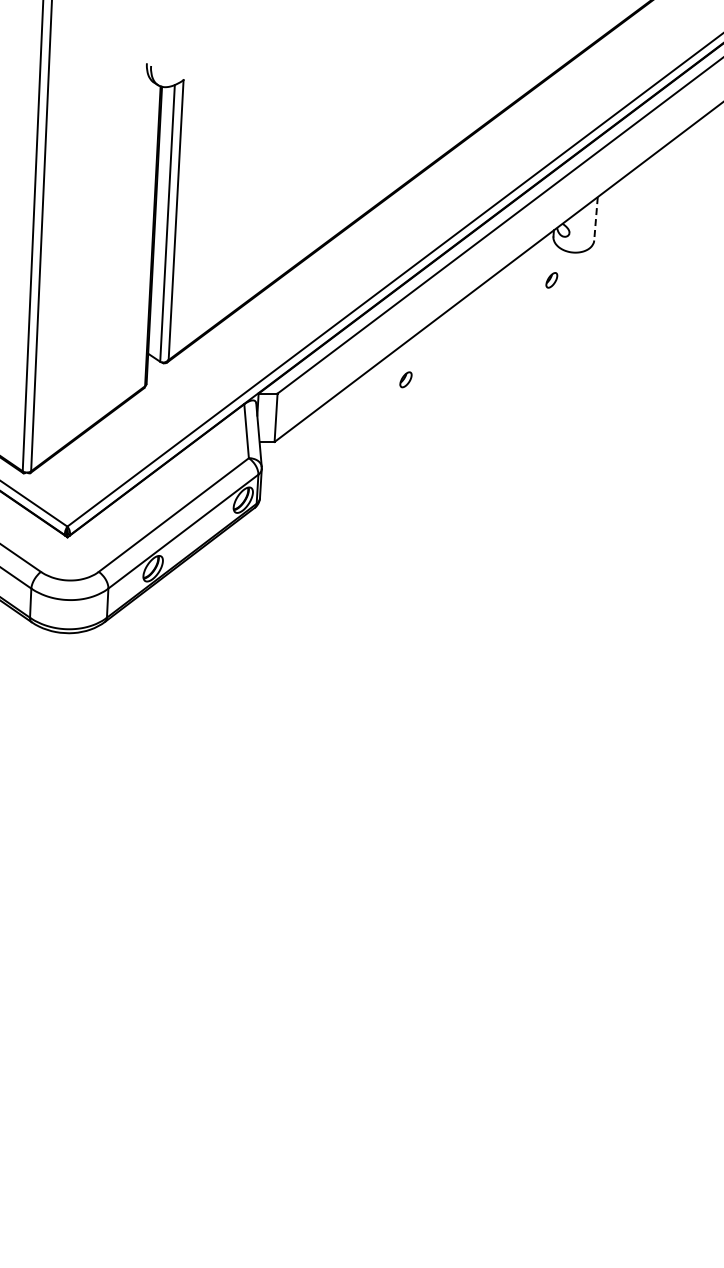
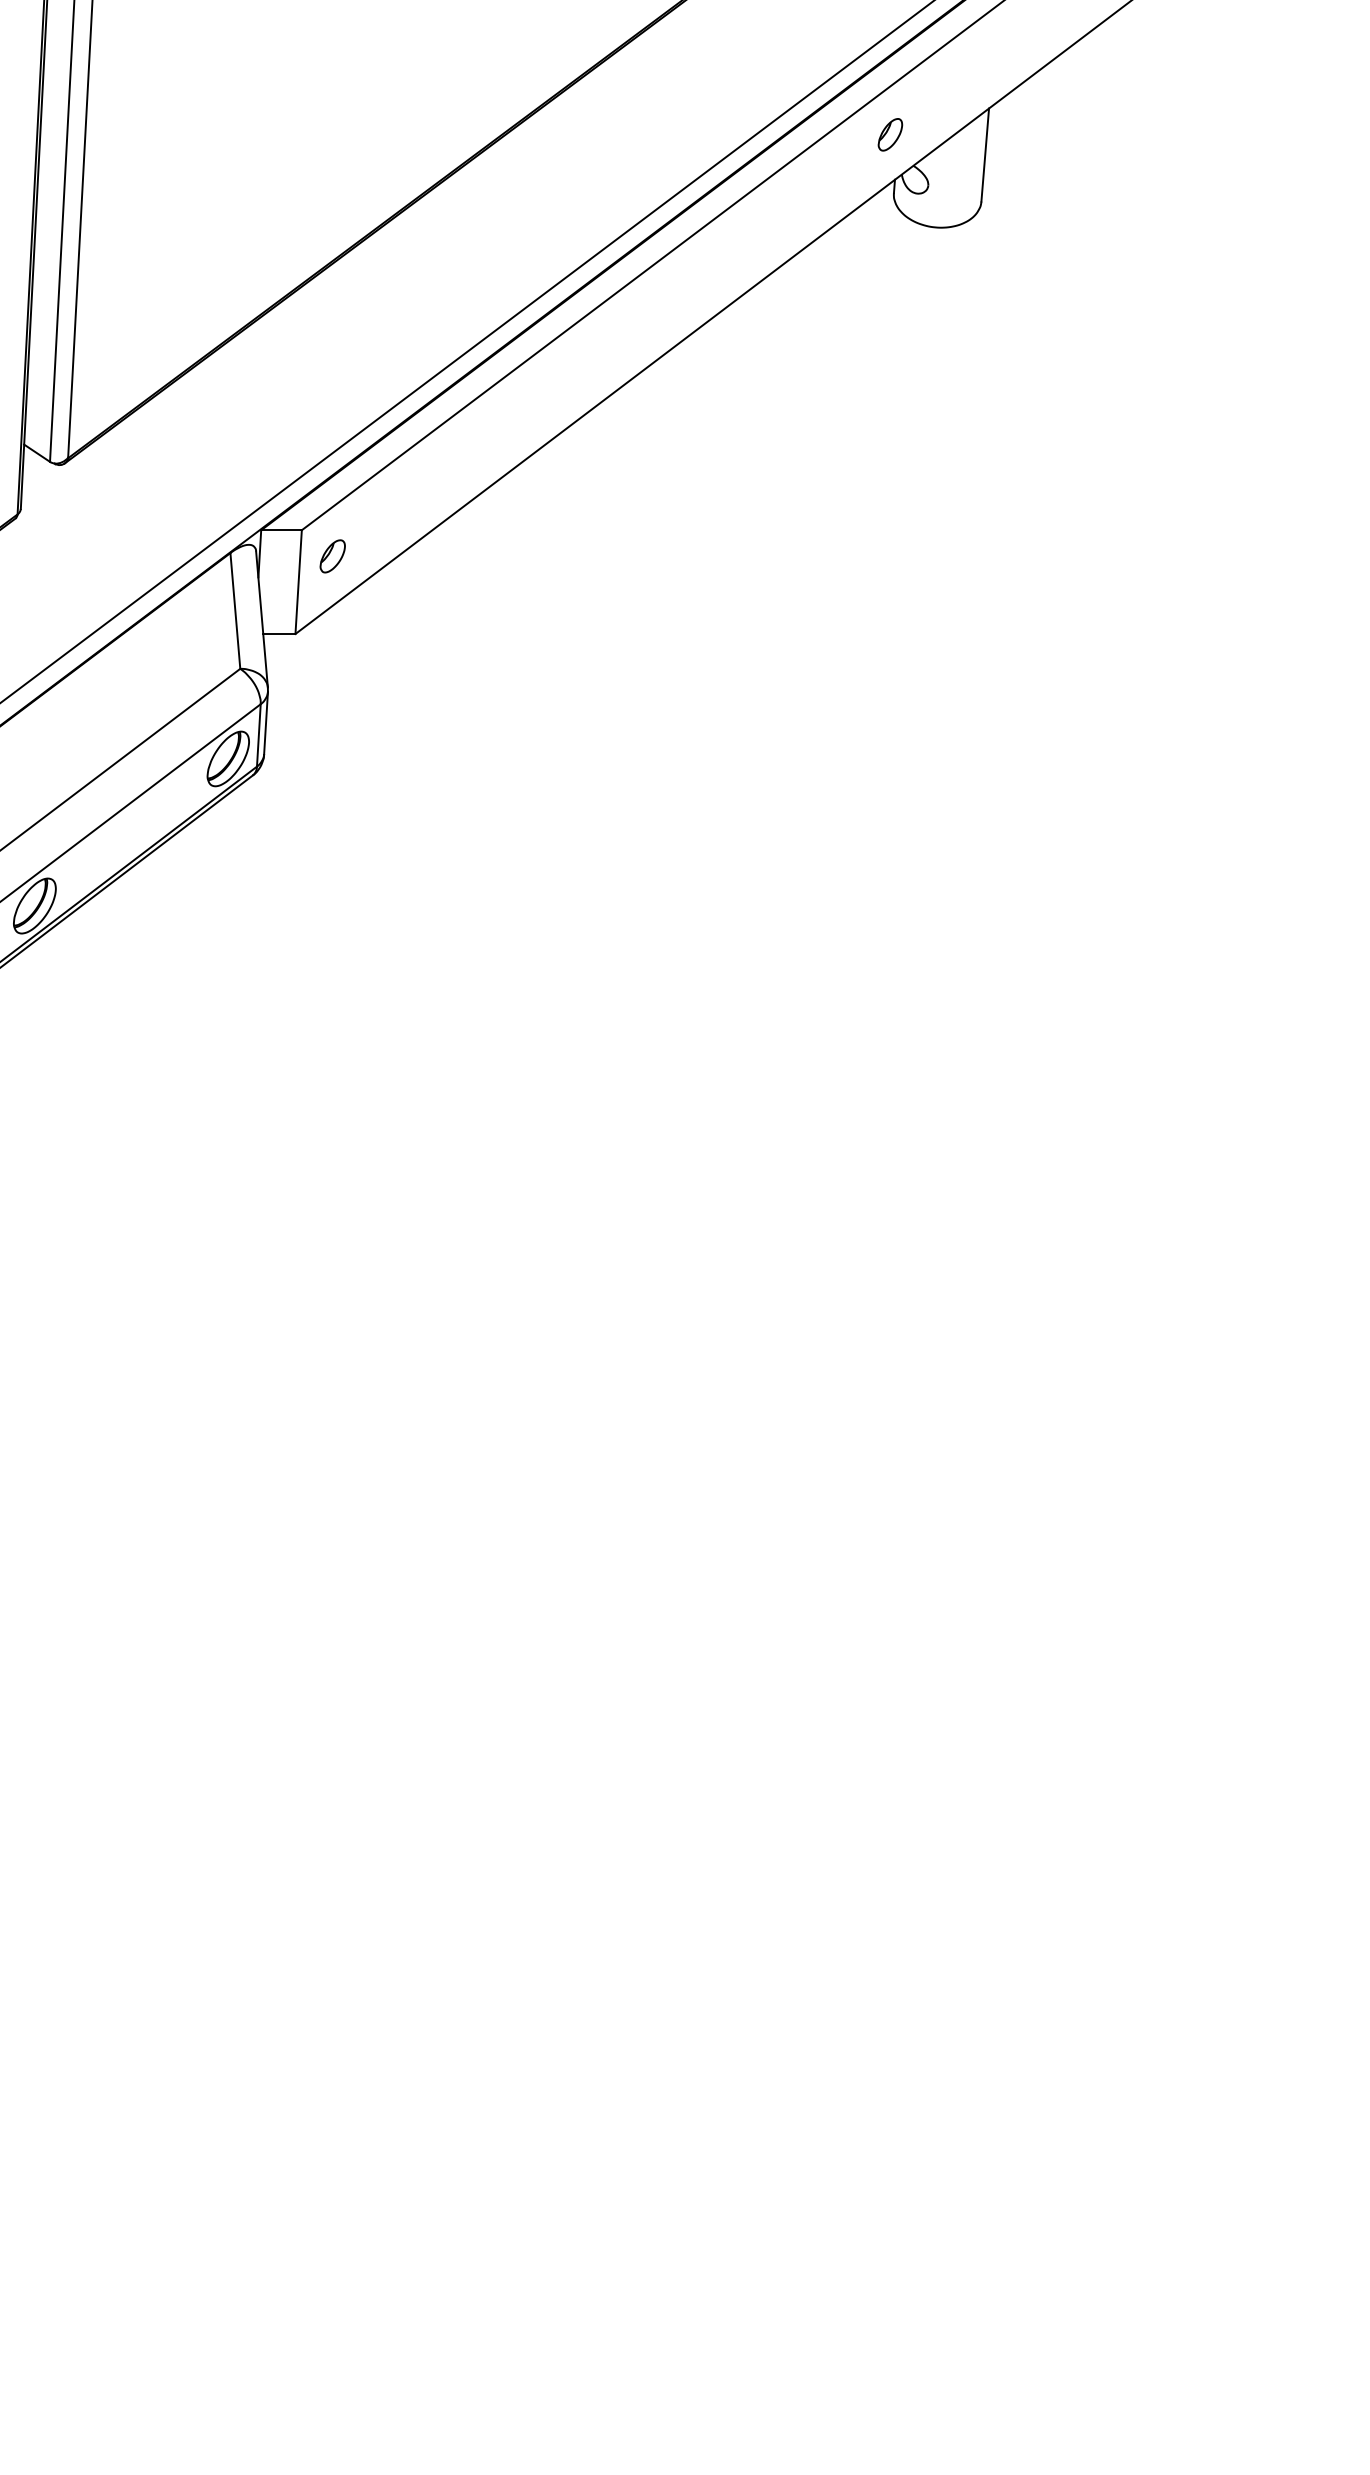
line: (596, 218) -> (986, 154), dashed -> solid
part: (551, 280) -> (889, 135), moved
part: (405, 379) -> (331, 555), moved

